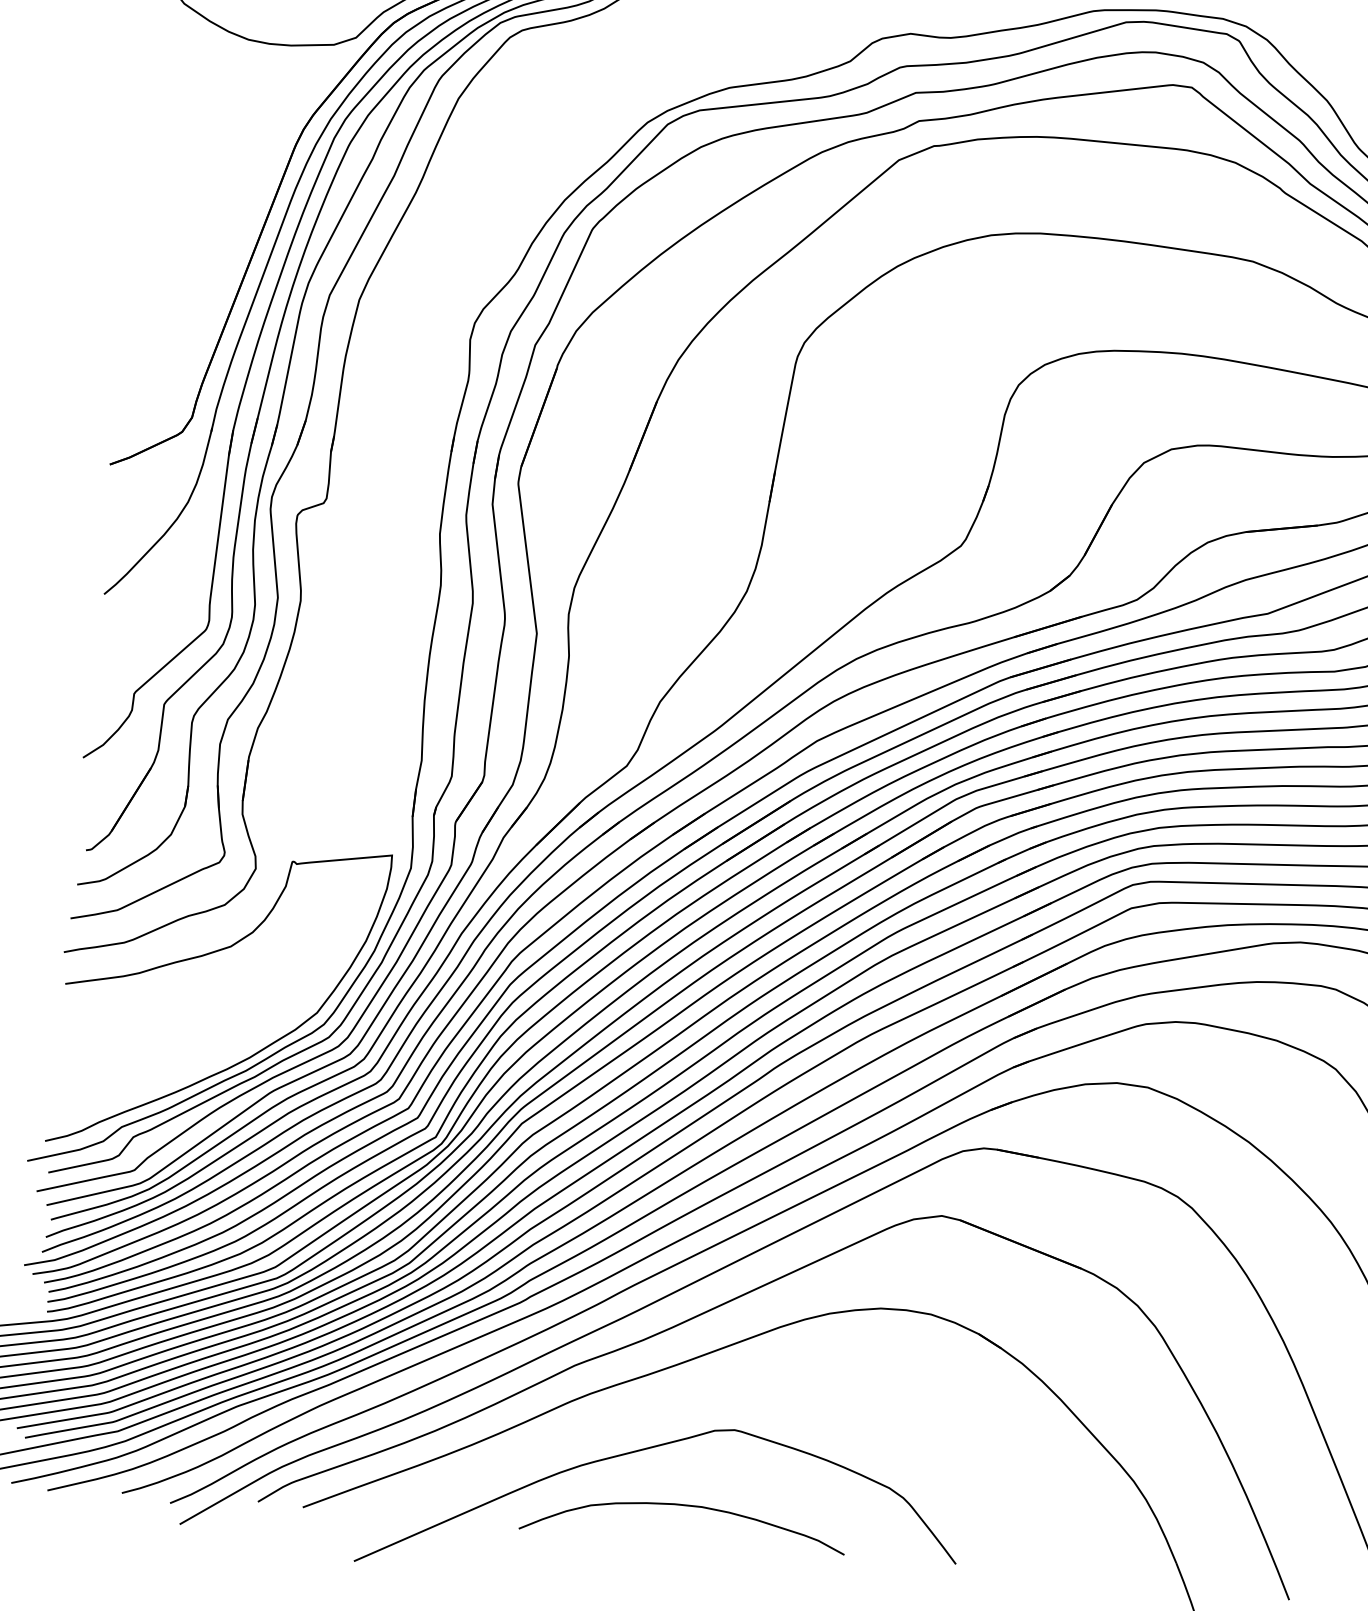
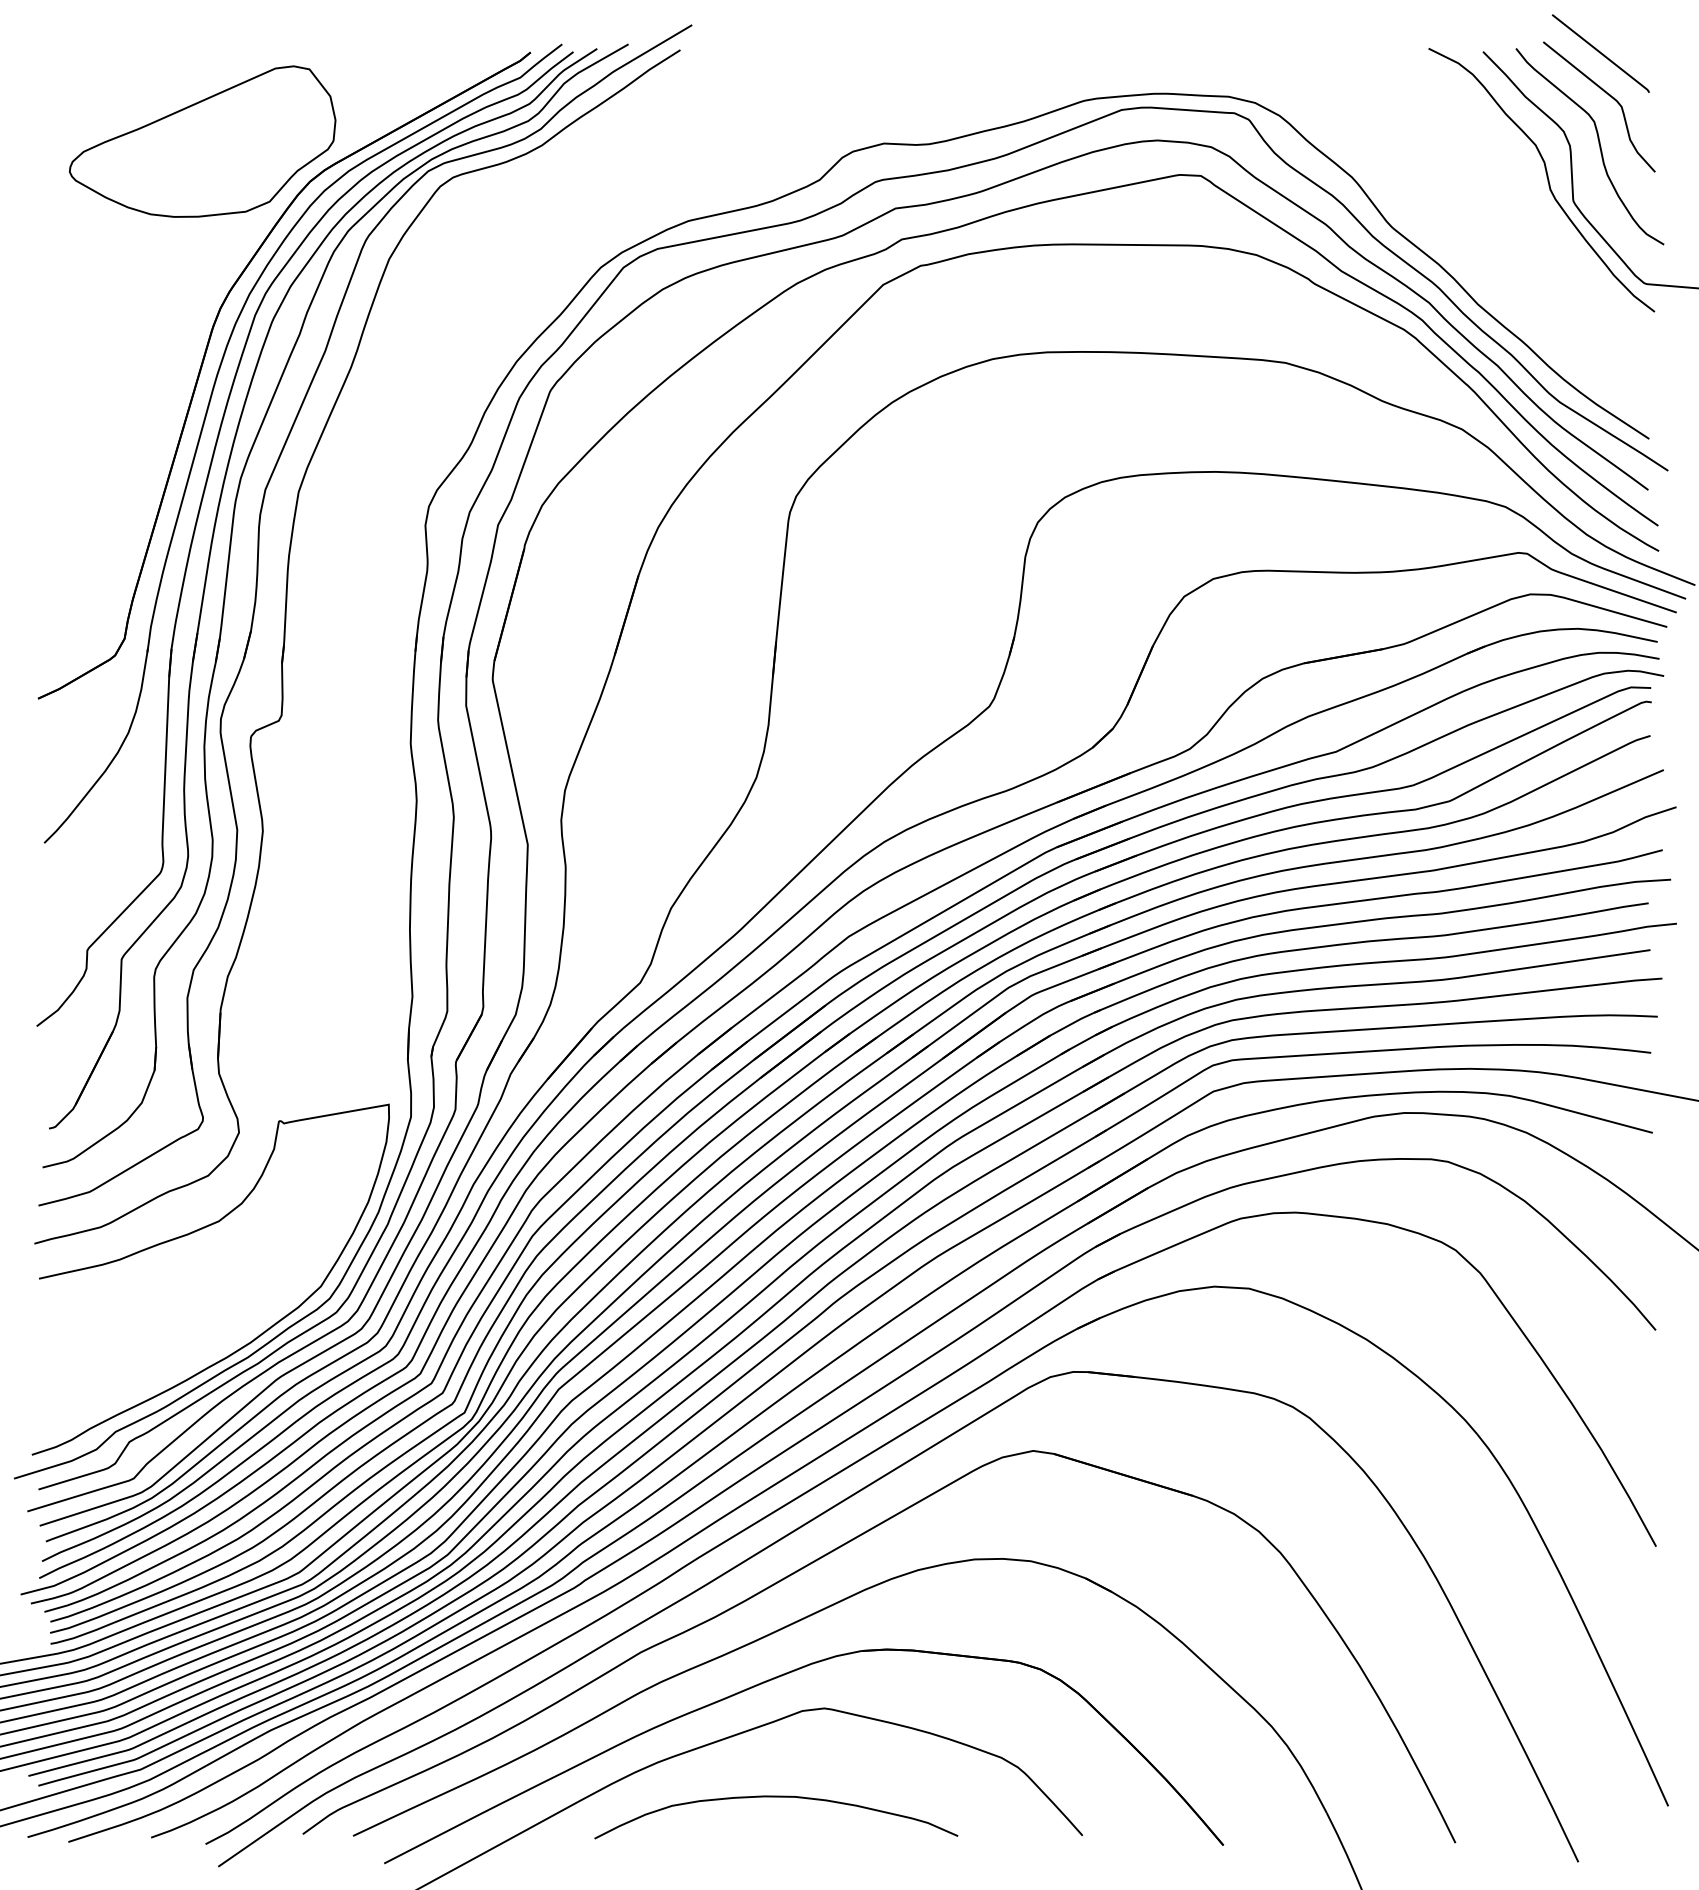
part: (695, 1399) -> (777, 1678), added

